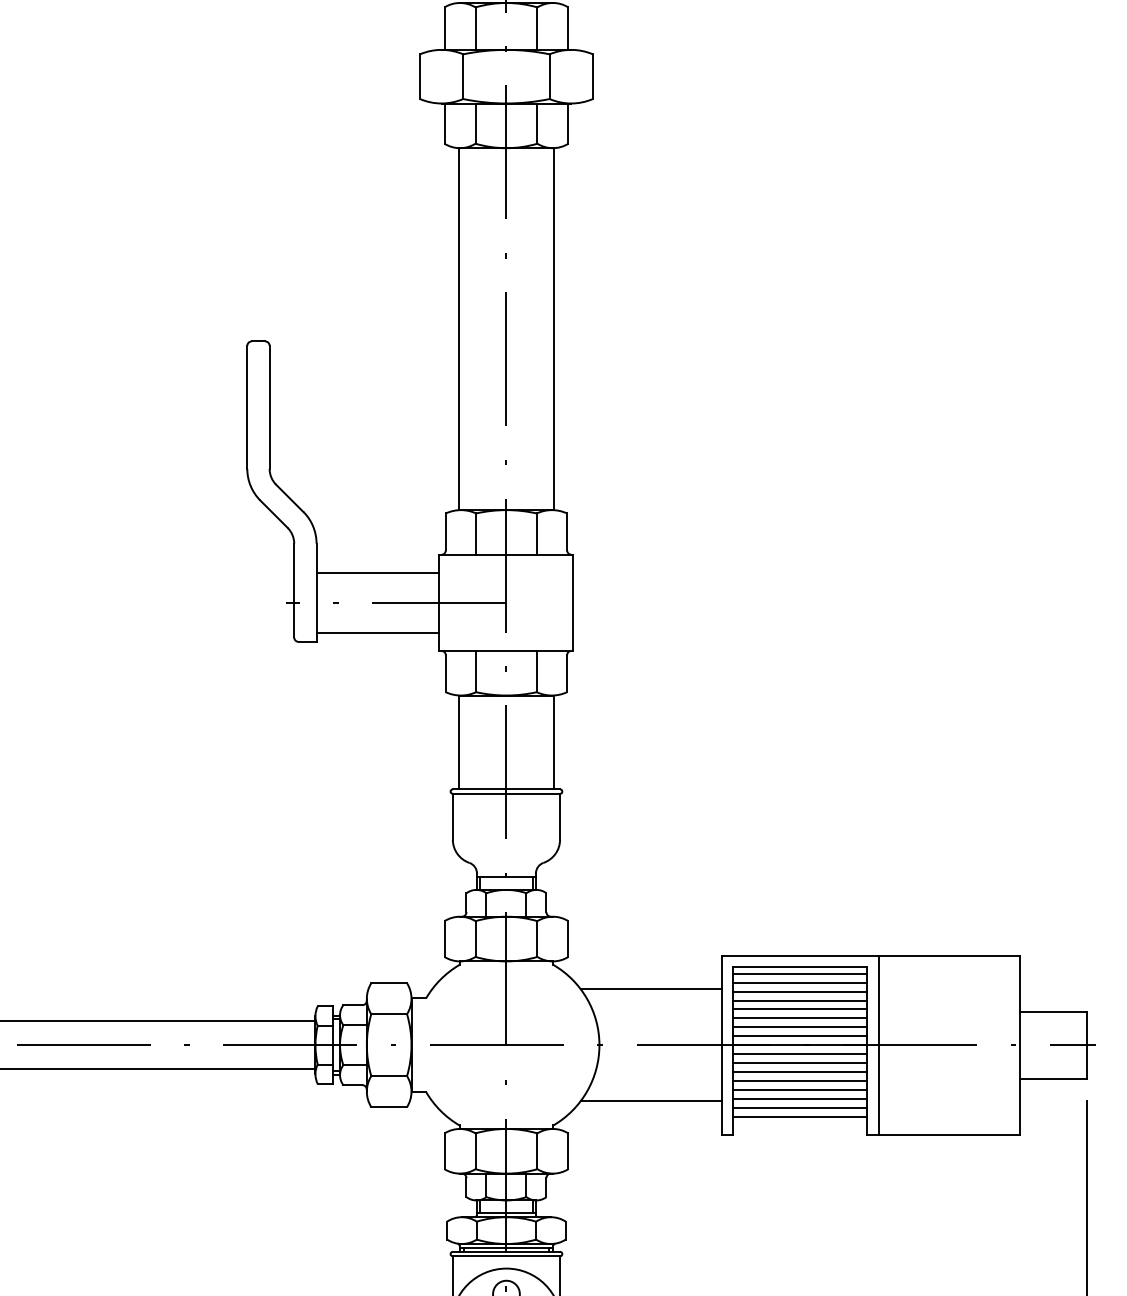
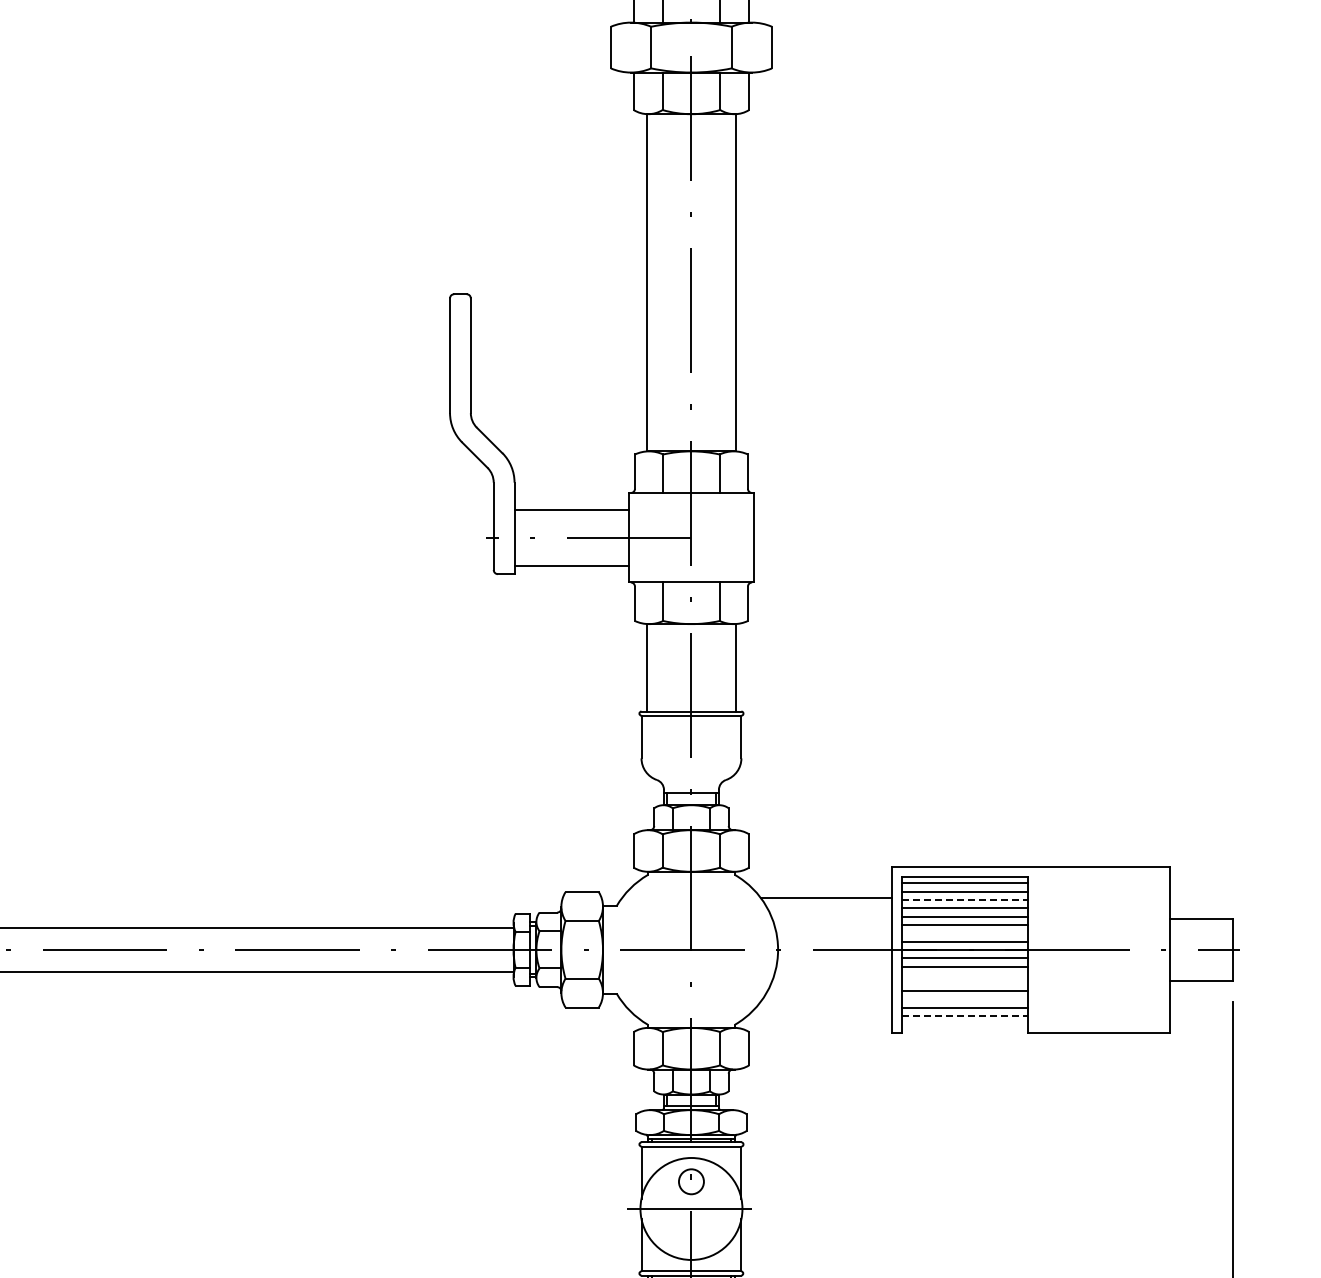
line: (800, 991) -> (965, 899), solid -> dashed
line: (799, 1027) -> (964, 933), removed
line: (878, 1044) -> (1038, 949), removed
line: (799, 1071) -> (964, 974), removed
line: (799, 1081) -> (964, 983), removed
line: (799, 1098) -> (964, 999), removed
line: (651, 1100) -> (826, 1001), removed
line: (800, 1116) -> (965, 1016), solid -> dashed

